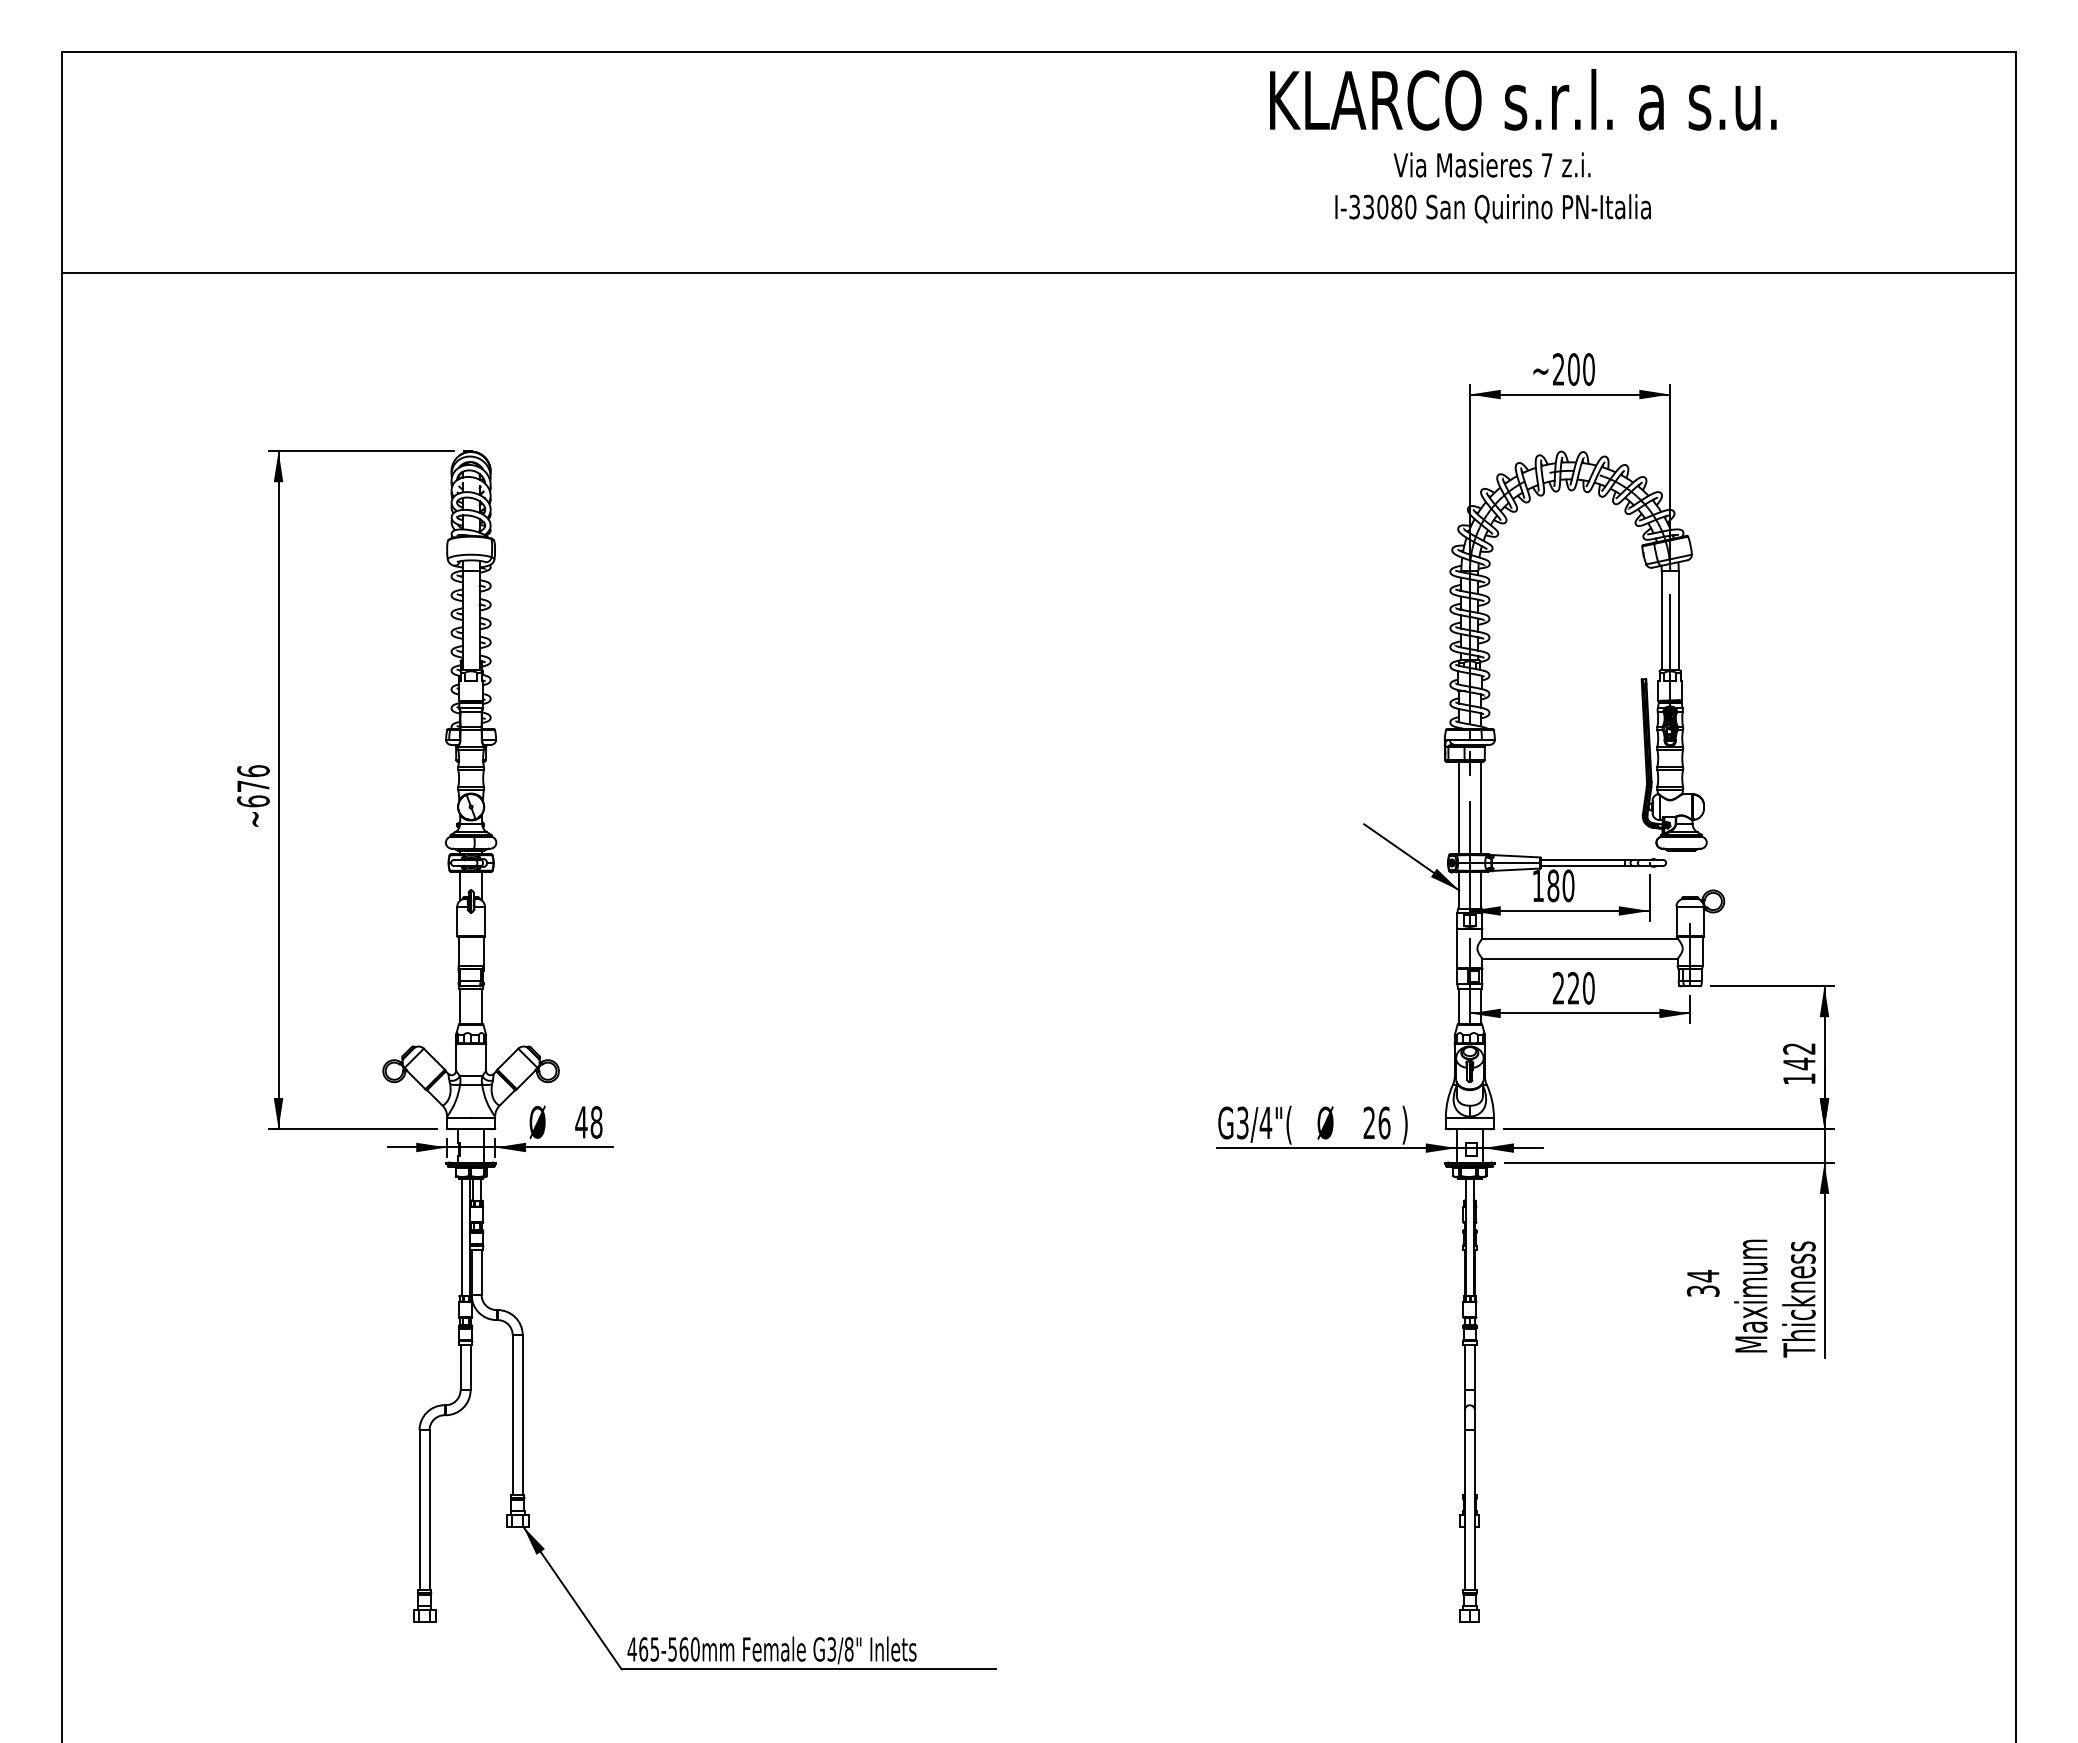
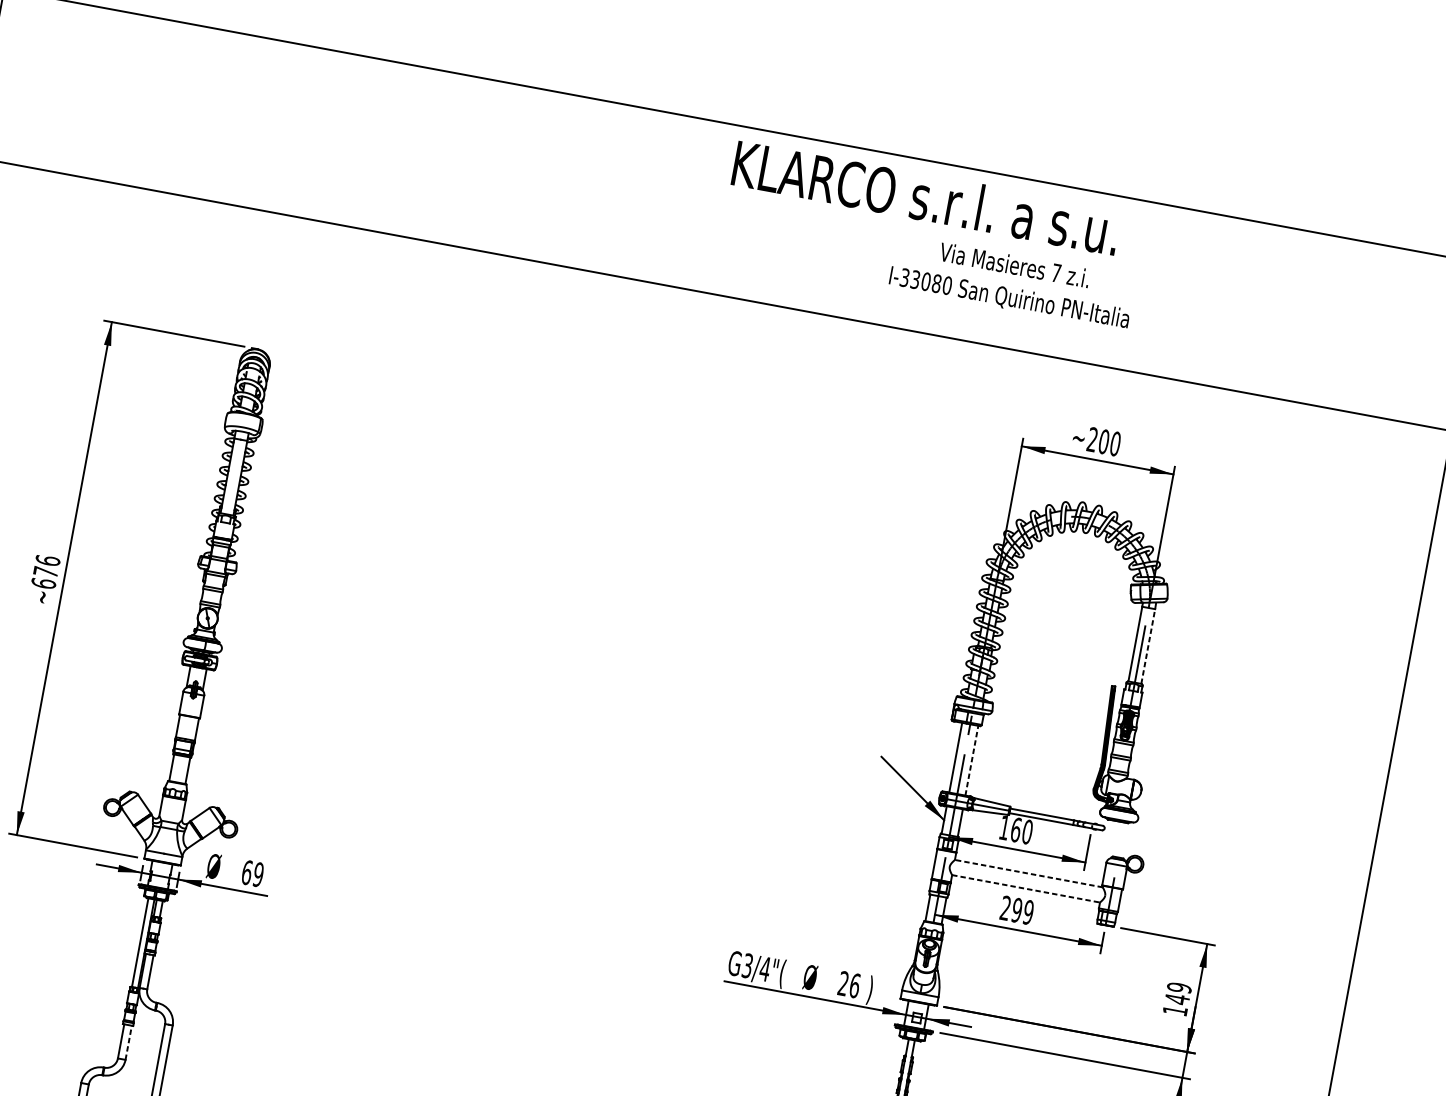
text: (1523, 99) -> (926, 197), moved
text: (1492, 187) -> (1011, 282), moved
line: (1678, 619) -> (1148, 645), solid -> dashed
line: (1480, 807) -> (971, 760), solid -> dashed
text: (1553, 885) -> (1016, 829), 180 -> 160
line: (1580, 938) -> (1029, 873), solid -> dashed
line: (1580, 958) -> (1026, 888), solid -> dashed
text: (1580, 988) -> (1022, 911), 220 -> 299
text: (1799, 1048) -> (1179, 987), 142 -> 149
text: (588, 1122) -> (252, 873), 48 -> 69
line: (470, 1367) -> (128, 1042), solid -> dashed

